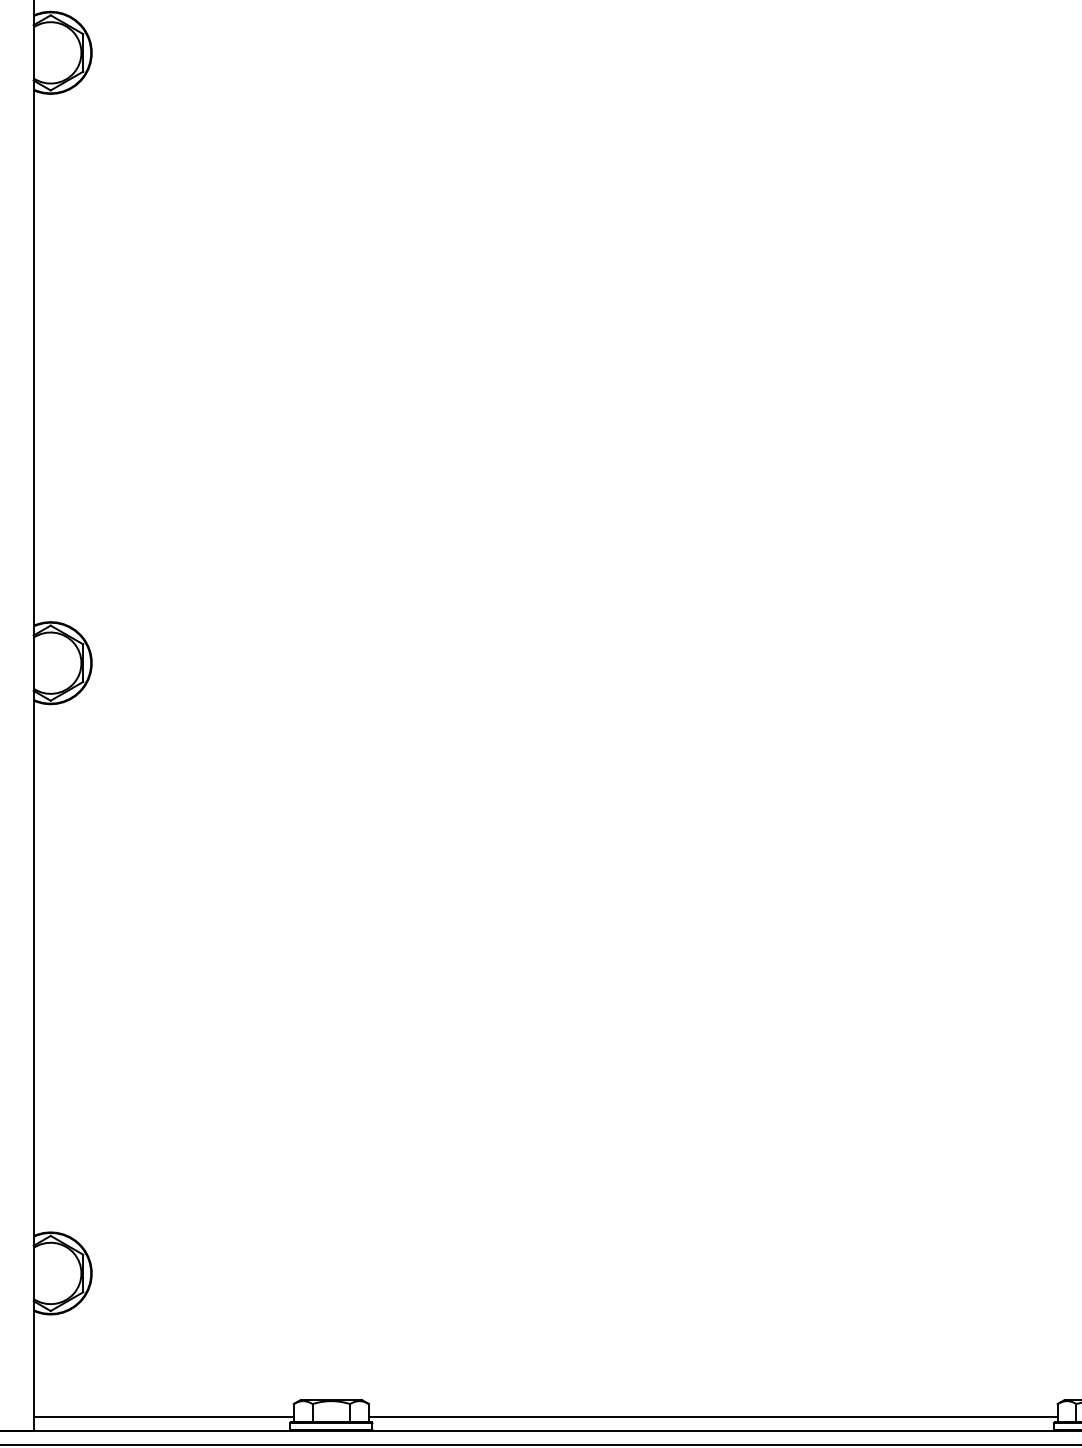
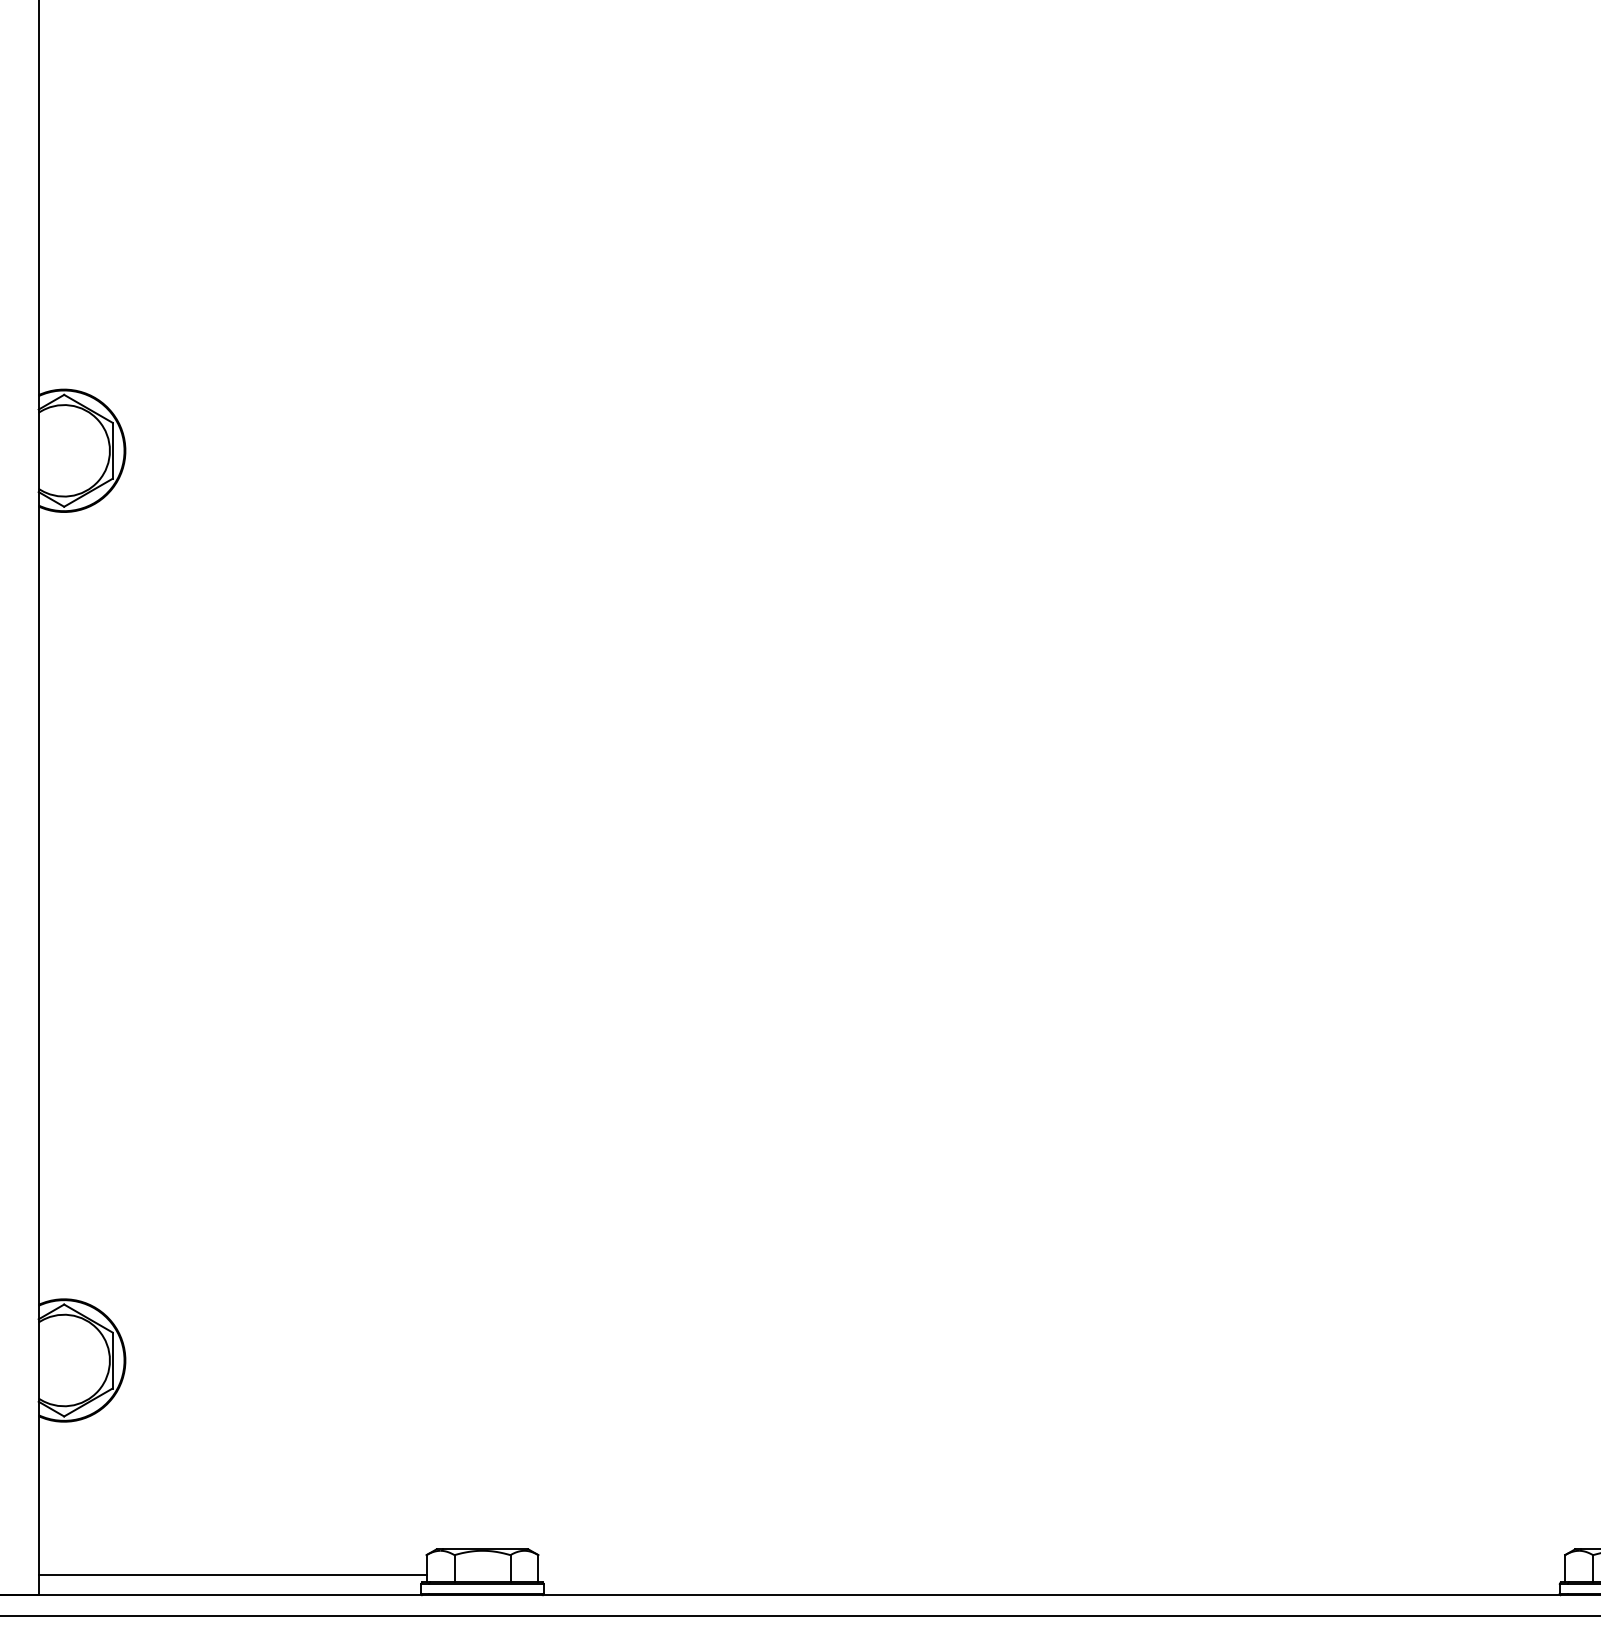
line: (712, 1417) -> (1050, 1575), removed

